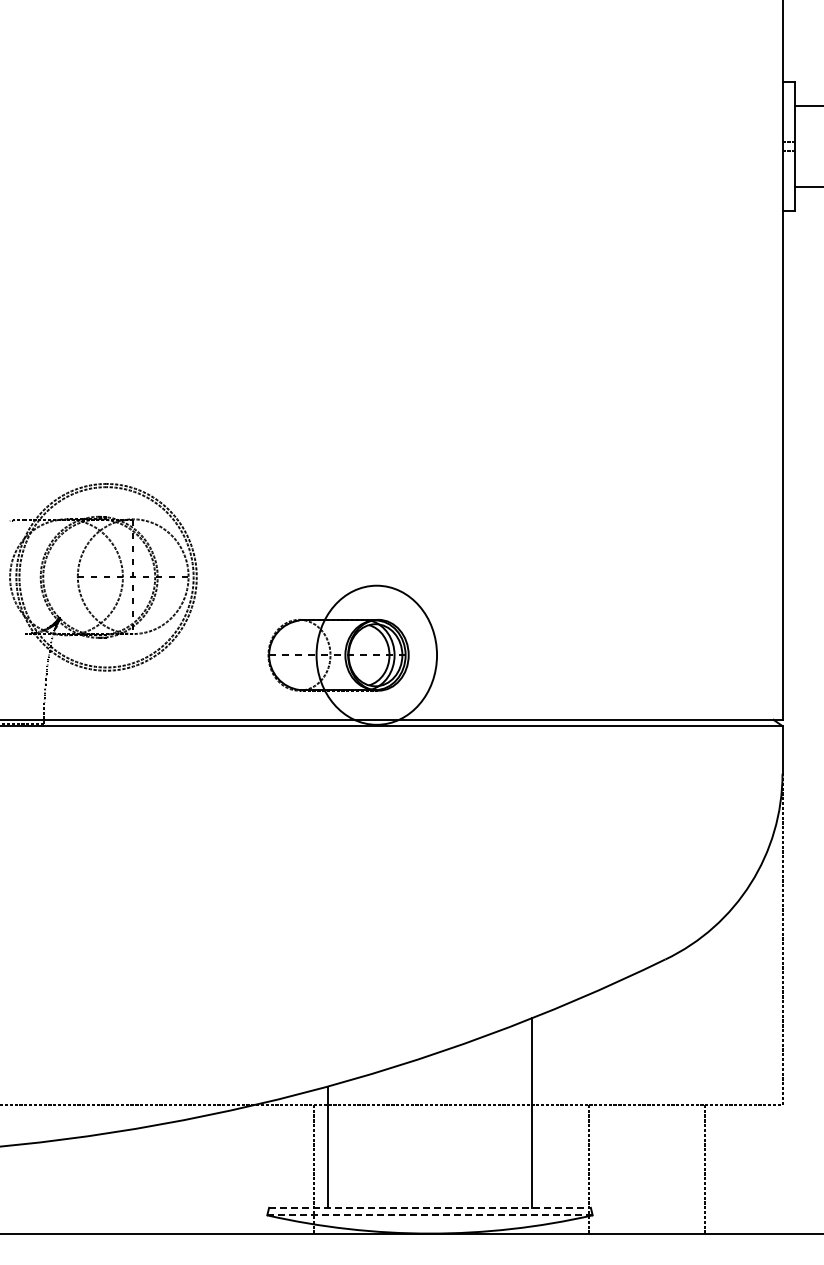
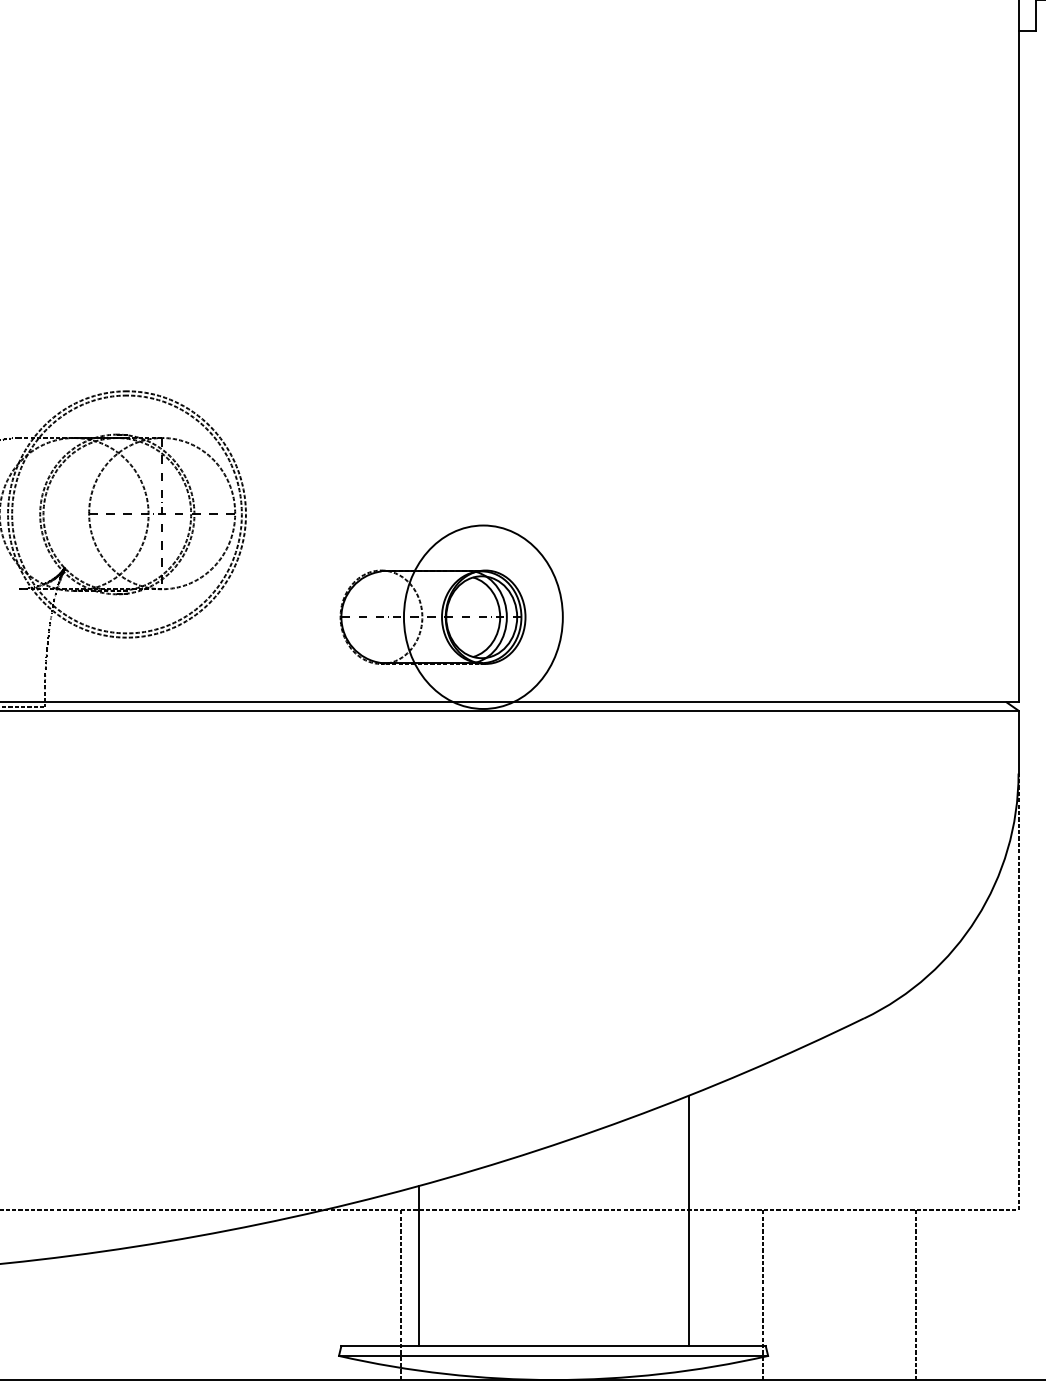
line: (429, 1207) -> (552, 1345), dashed -> solid
line: (429, 1215) -> (552, 1356), dashed -> solid

